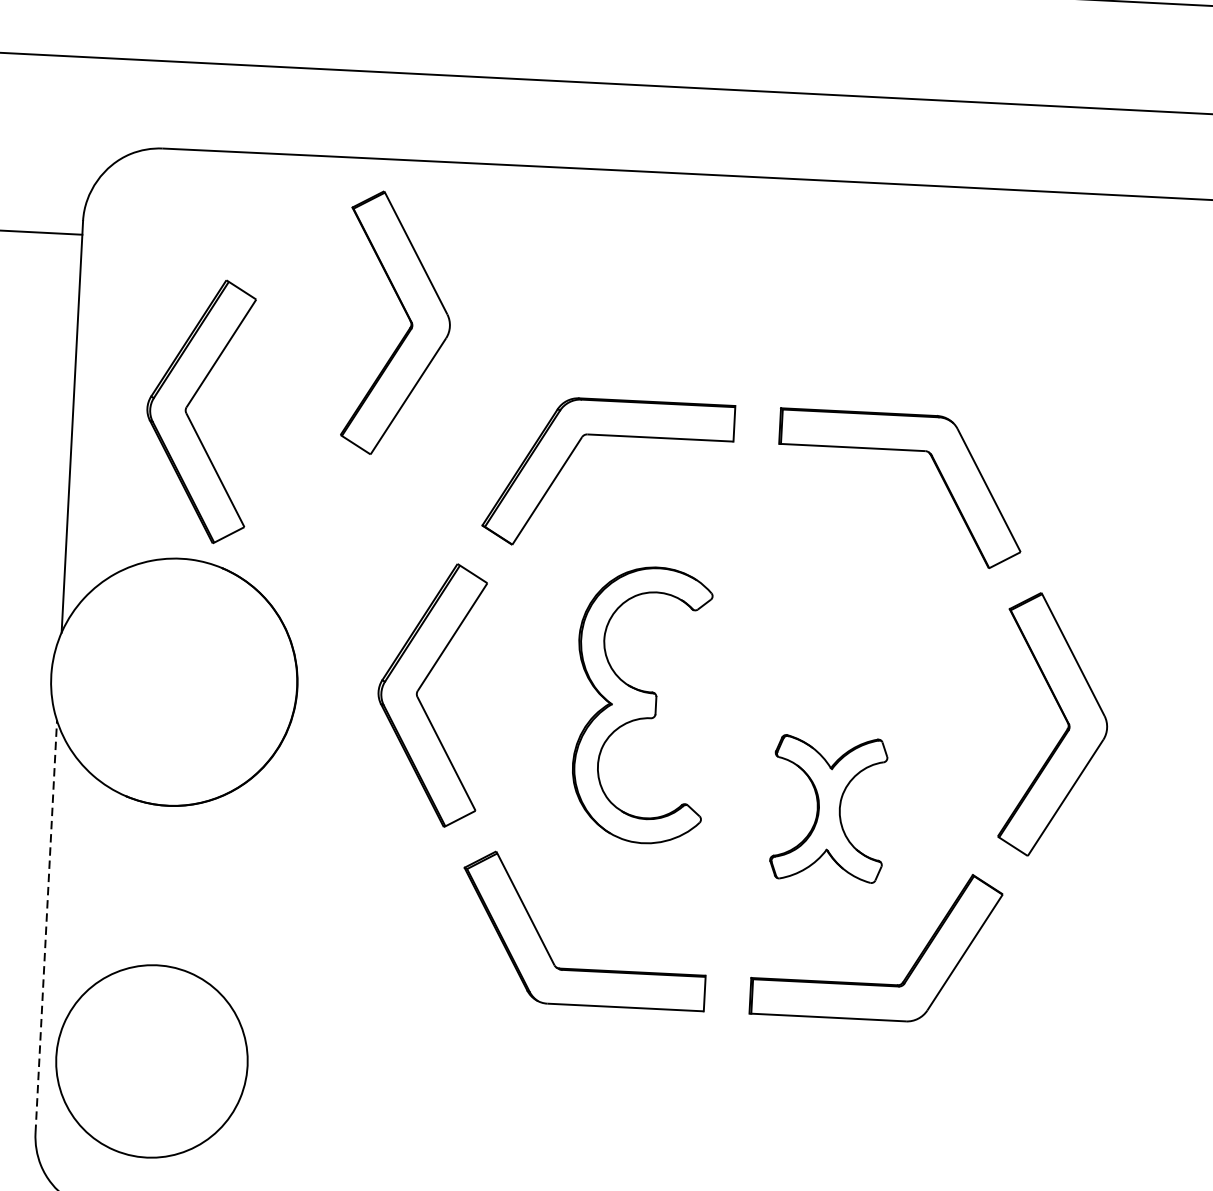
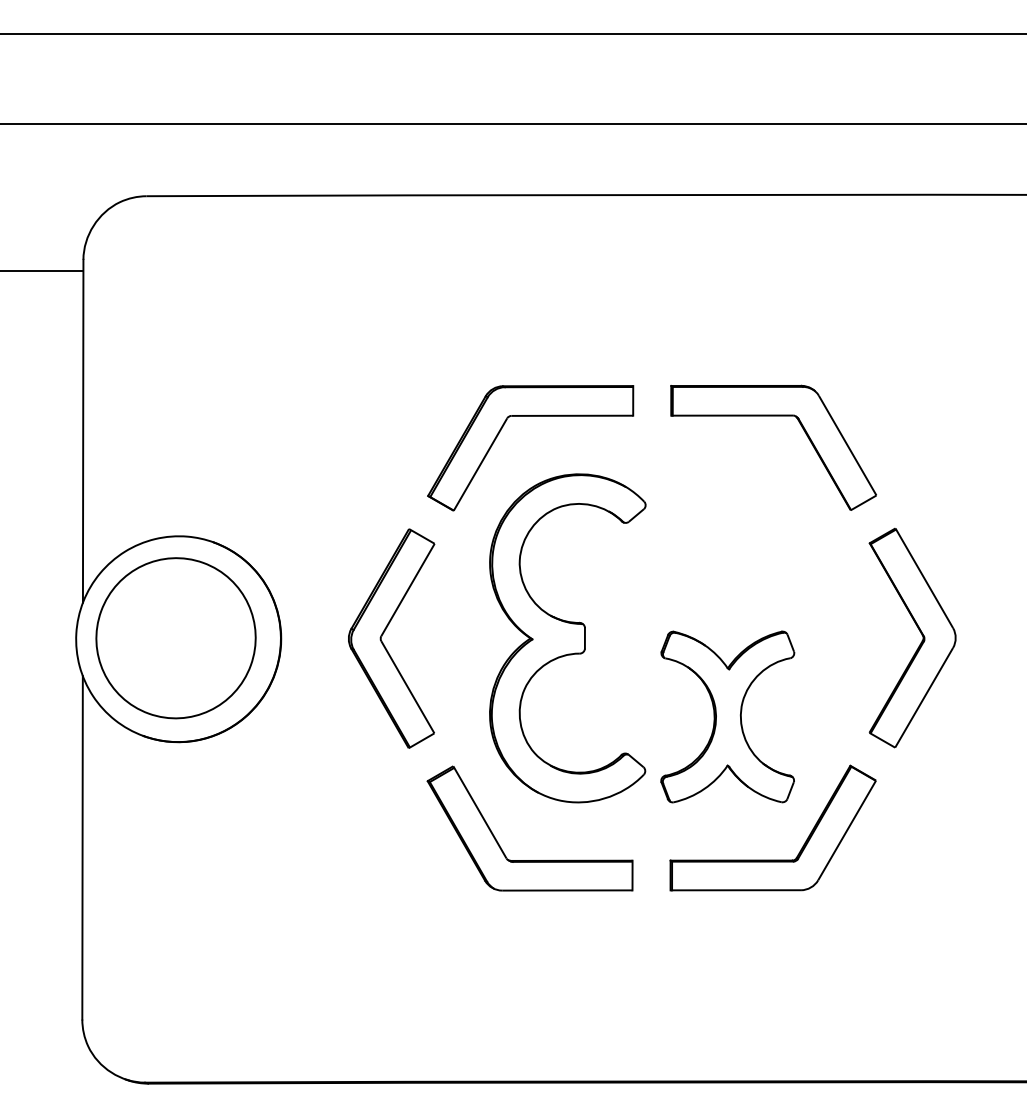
part: (407, 318) -> (357, 327), removed
part: (189, 405) -> (179, 408), removed
part: (641, 705) -> (567, 638), size x1.43
part: (828, 808) -> (727, 716), size x1.43
line: (46, 926) -> (82, 847), dashed -> solid
part: (151, 1061) -> (175, 638), moved

